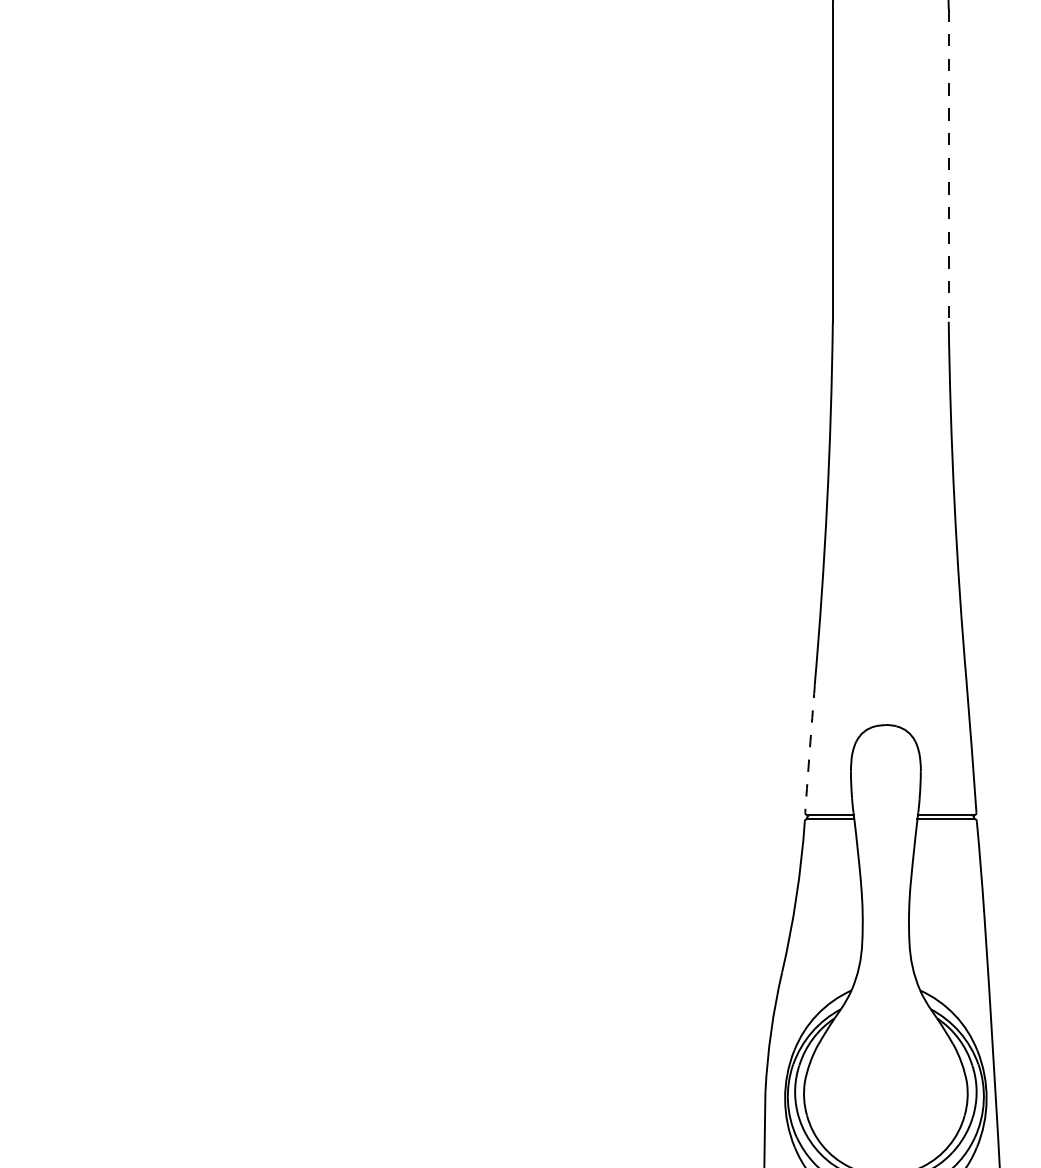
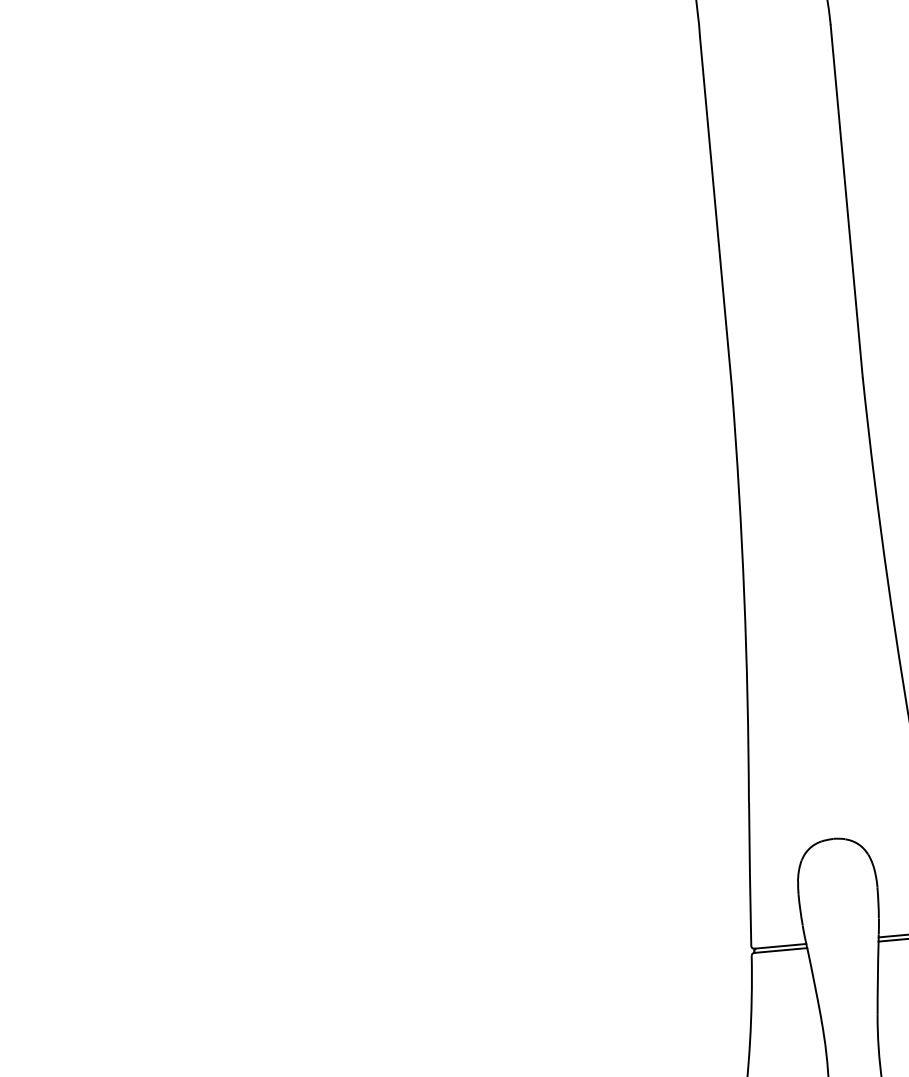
line: (948, 166) -> (846, 202), dashed -> solid
arc: (809, 749) -> (749, 874), dashed -> solid

